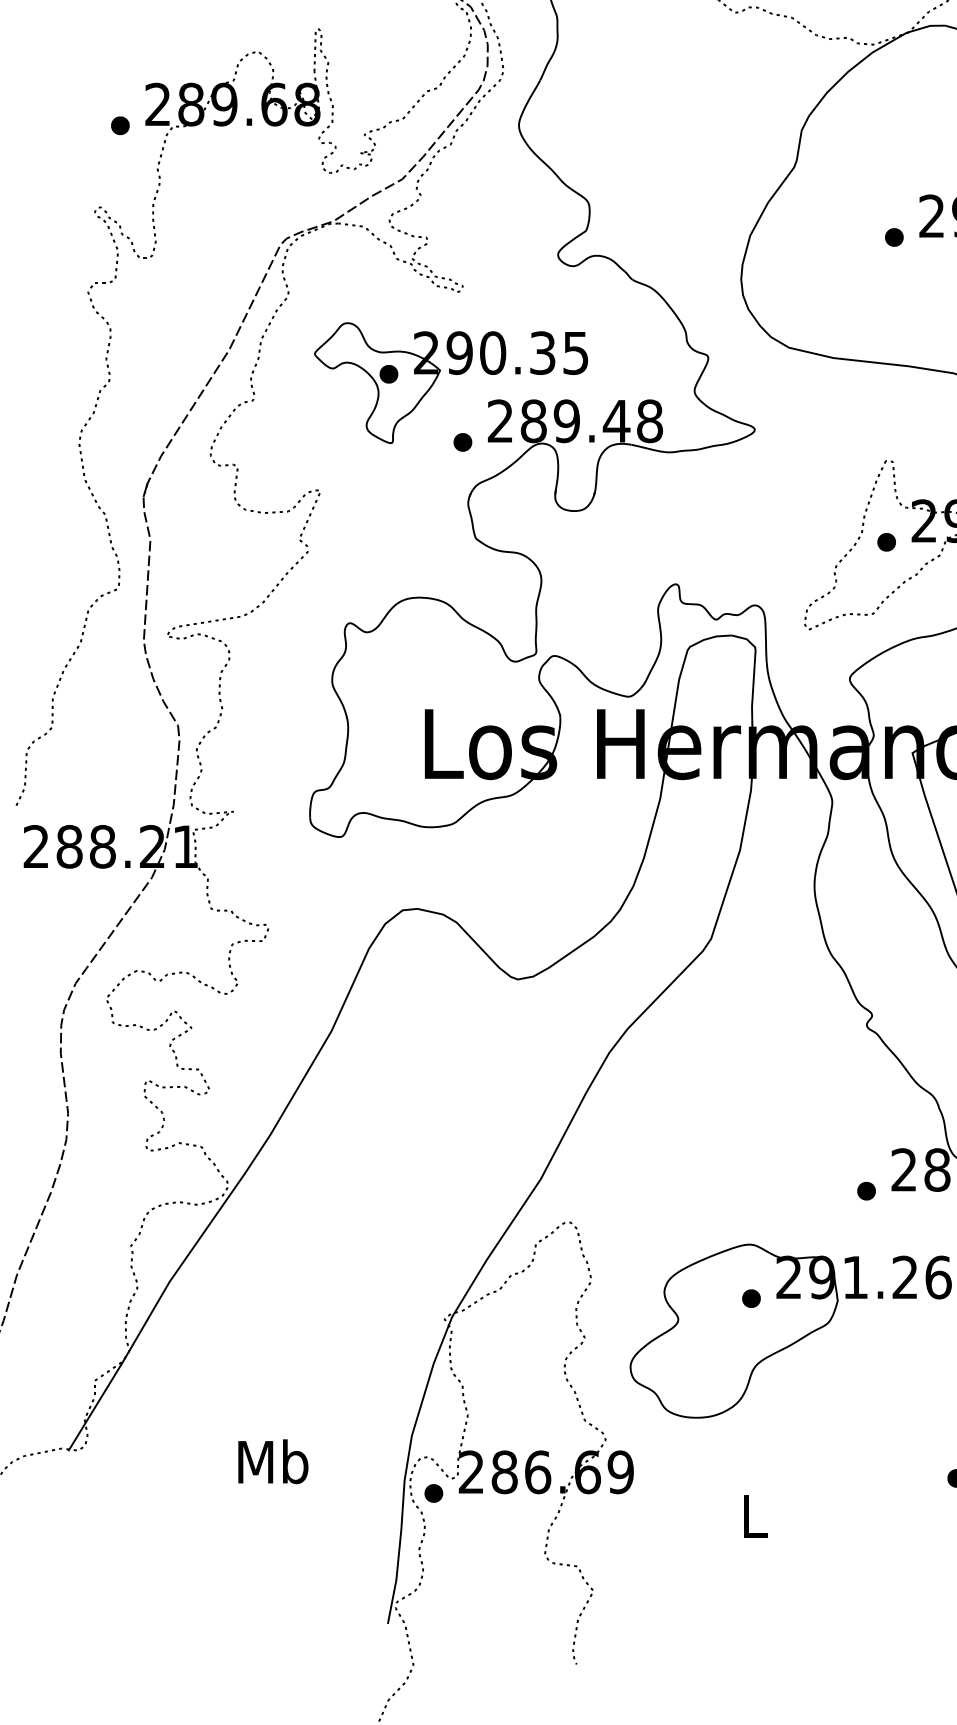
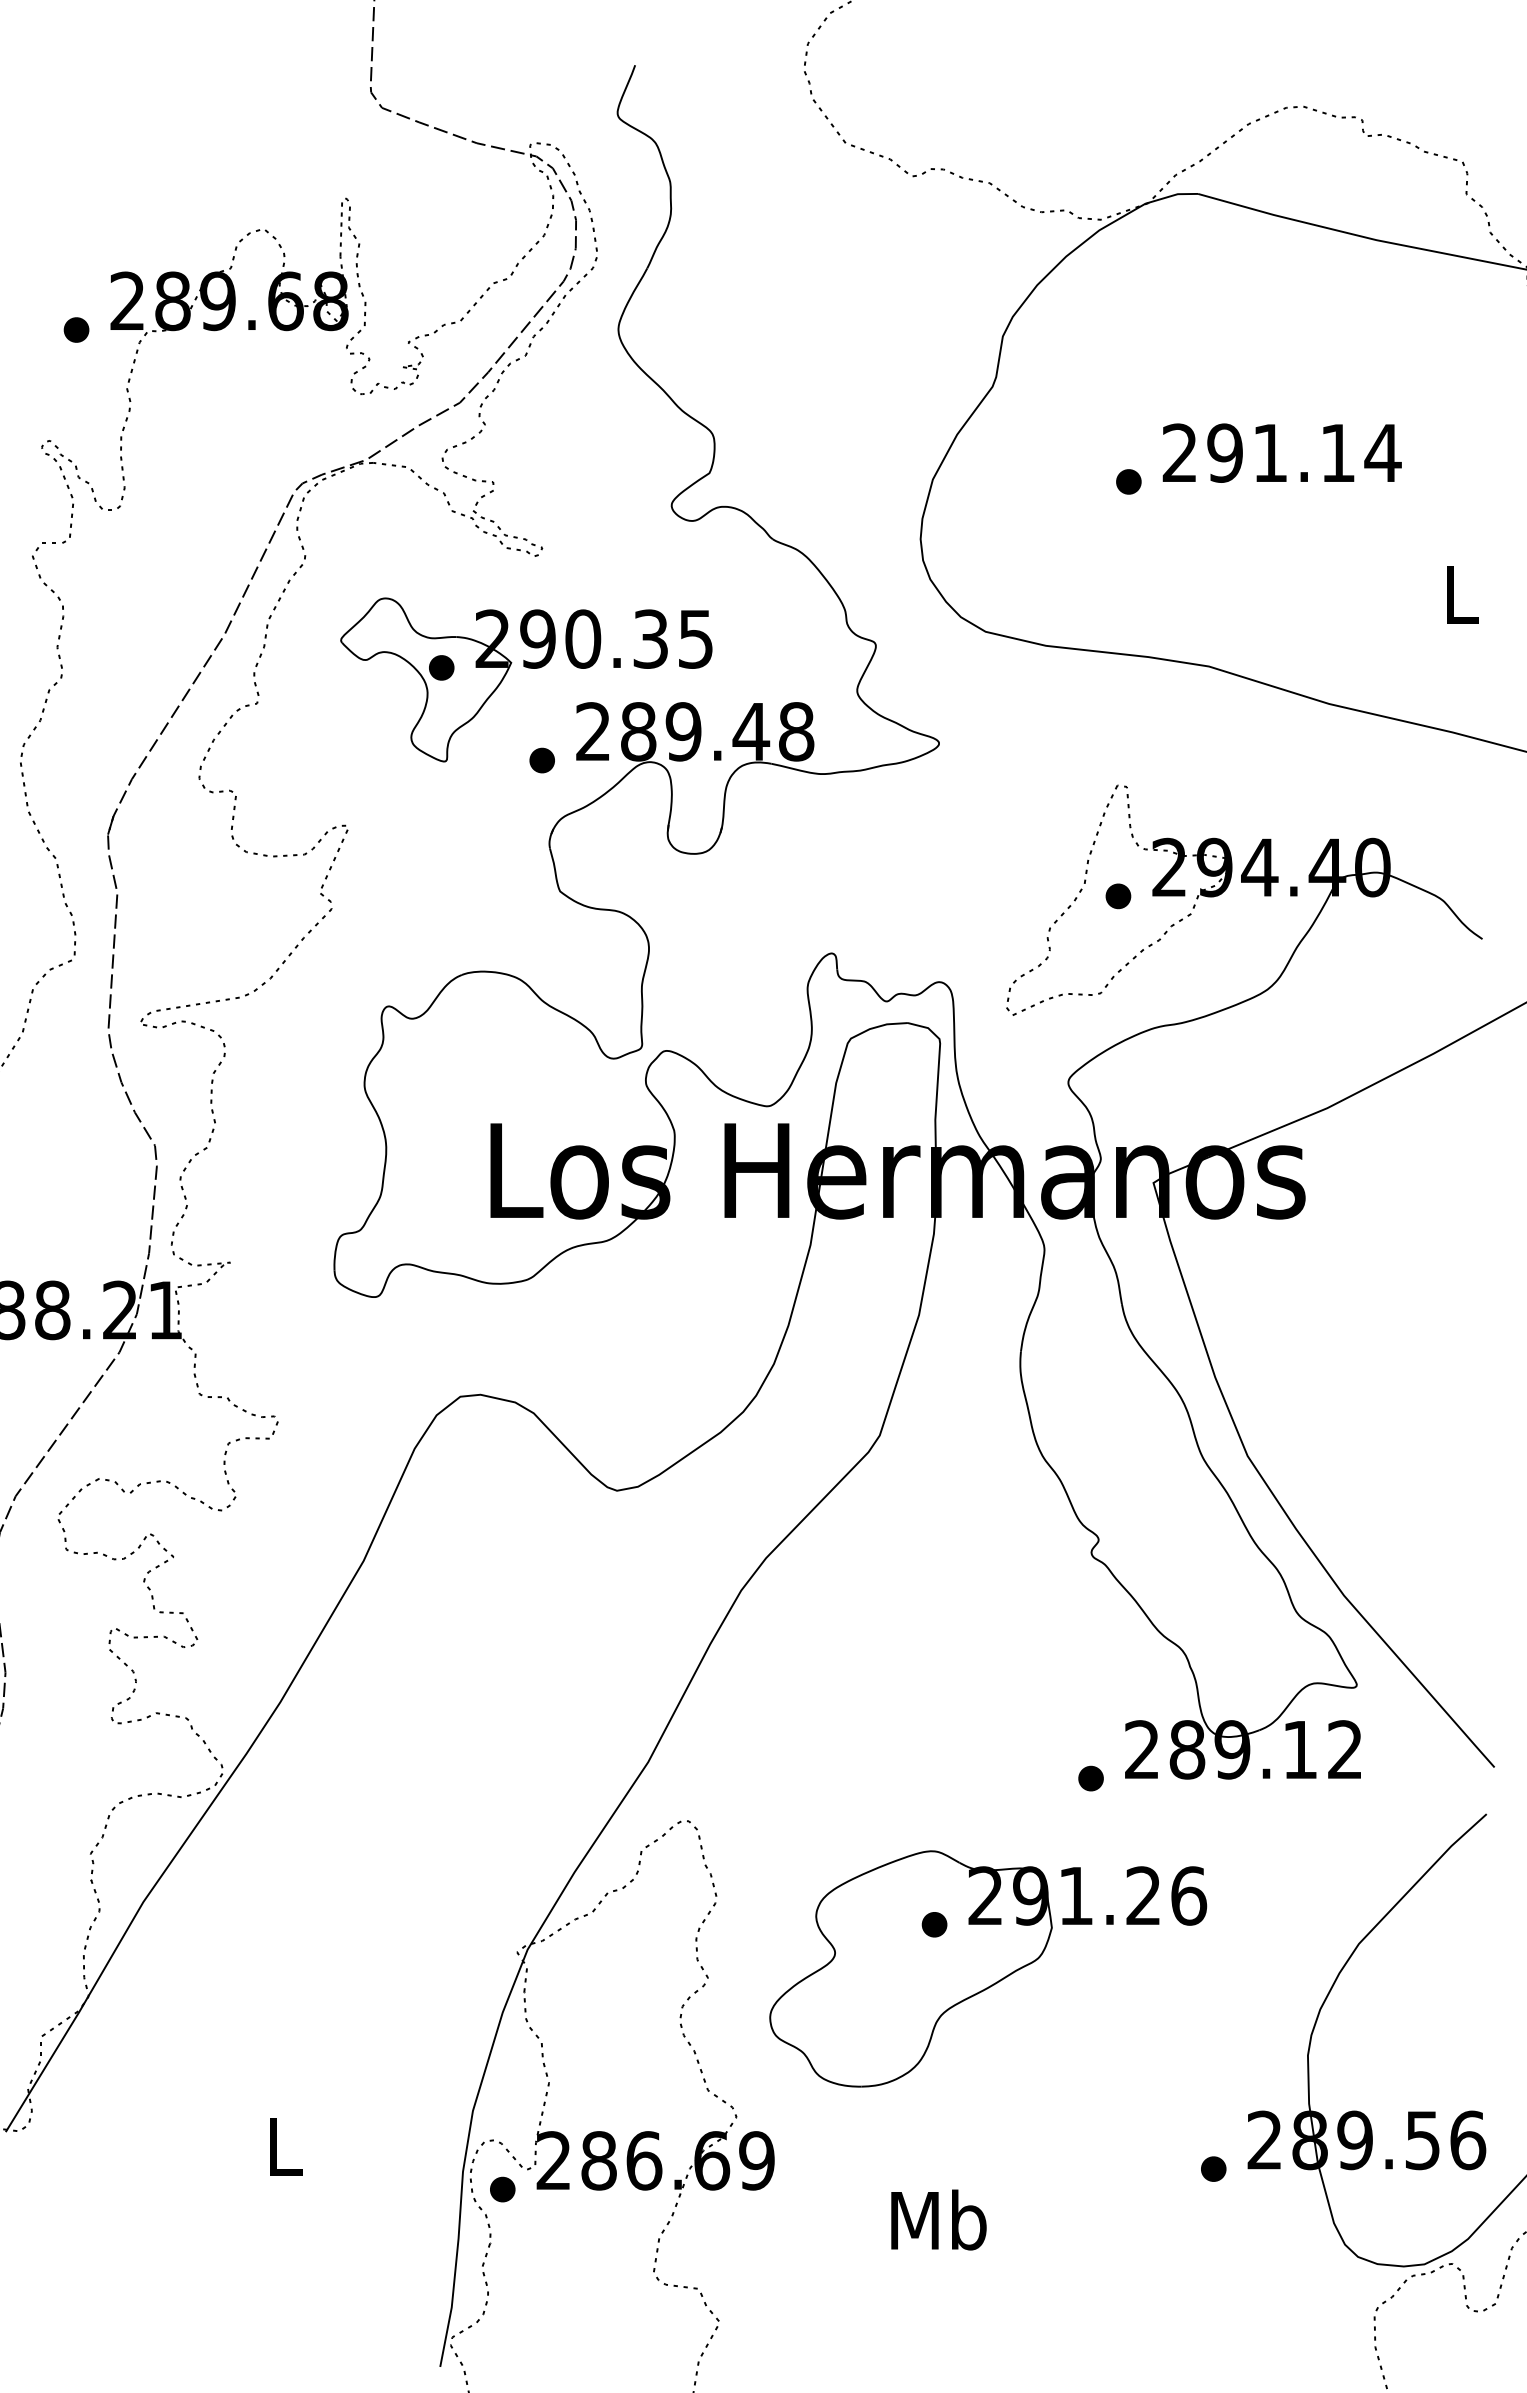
text: (273, 1461) -> (284, 2146), Mb -> L
text: (754, 1515) -> (938, 2219), L -> Mb

